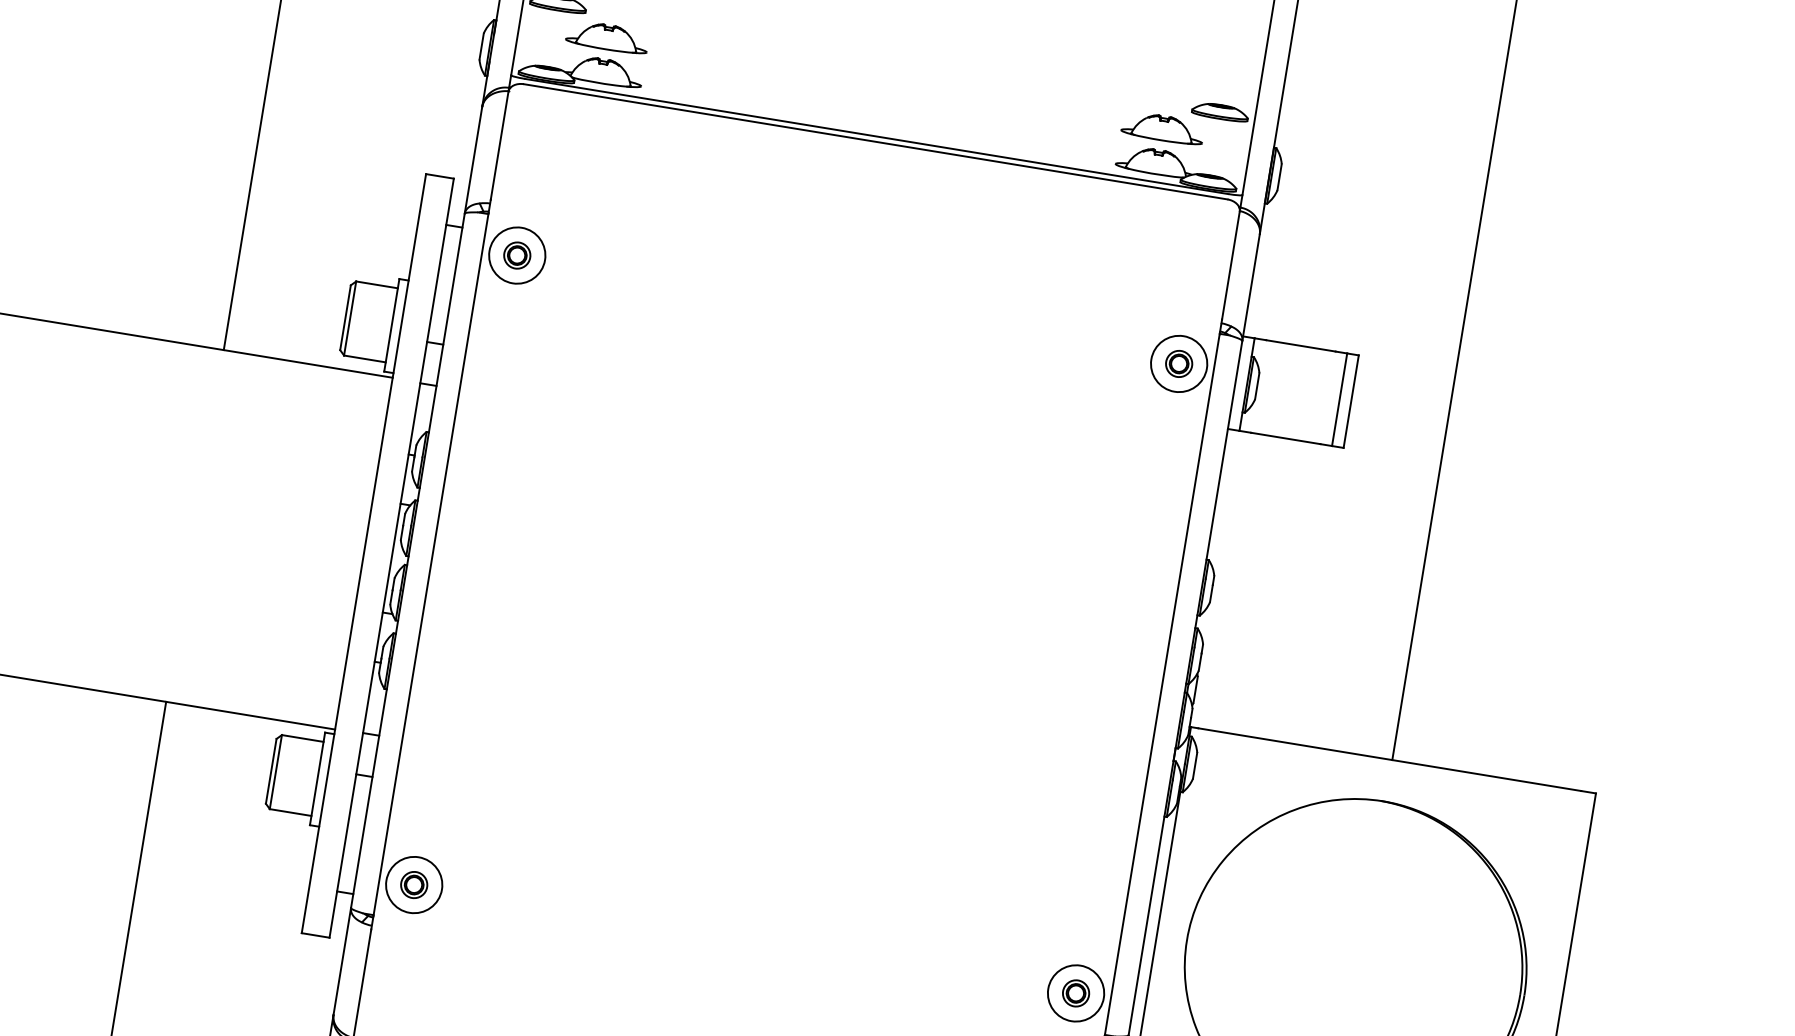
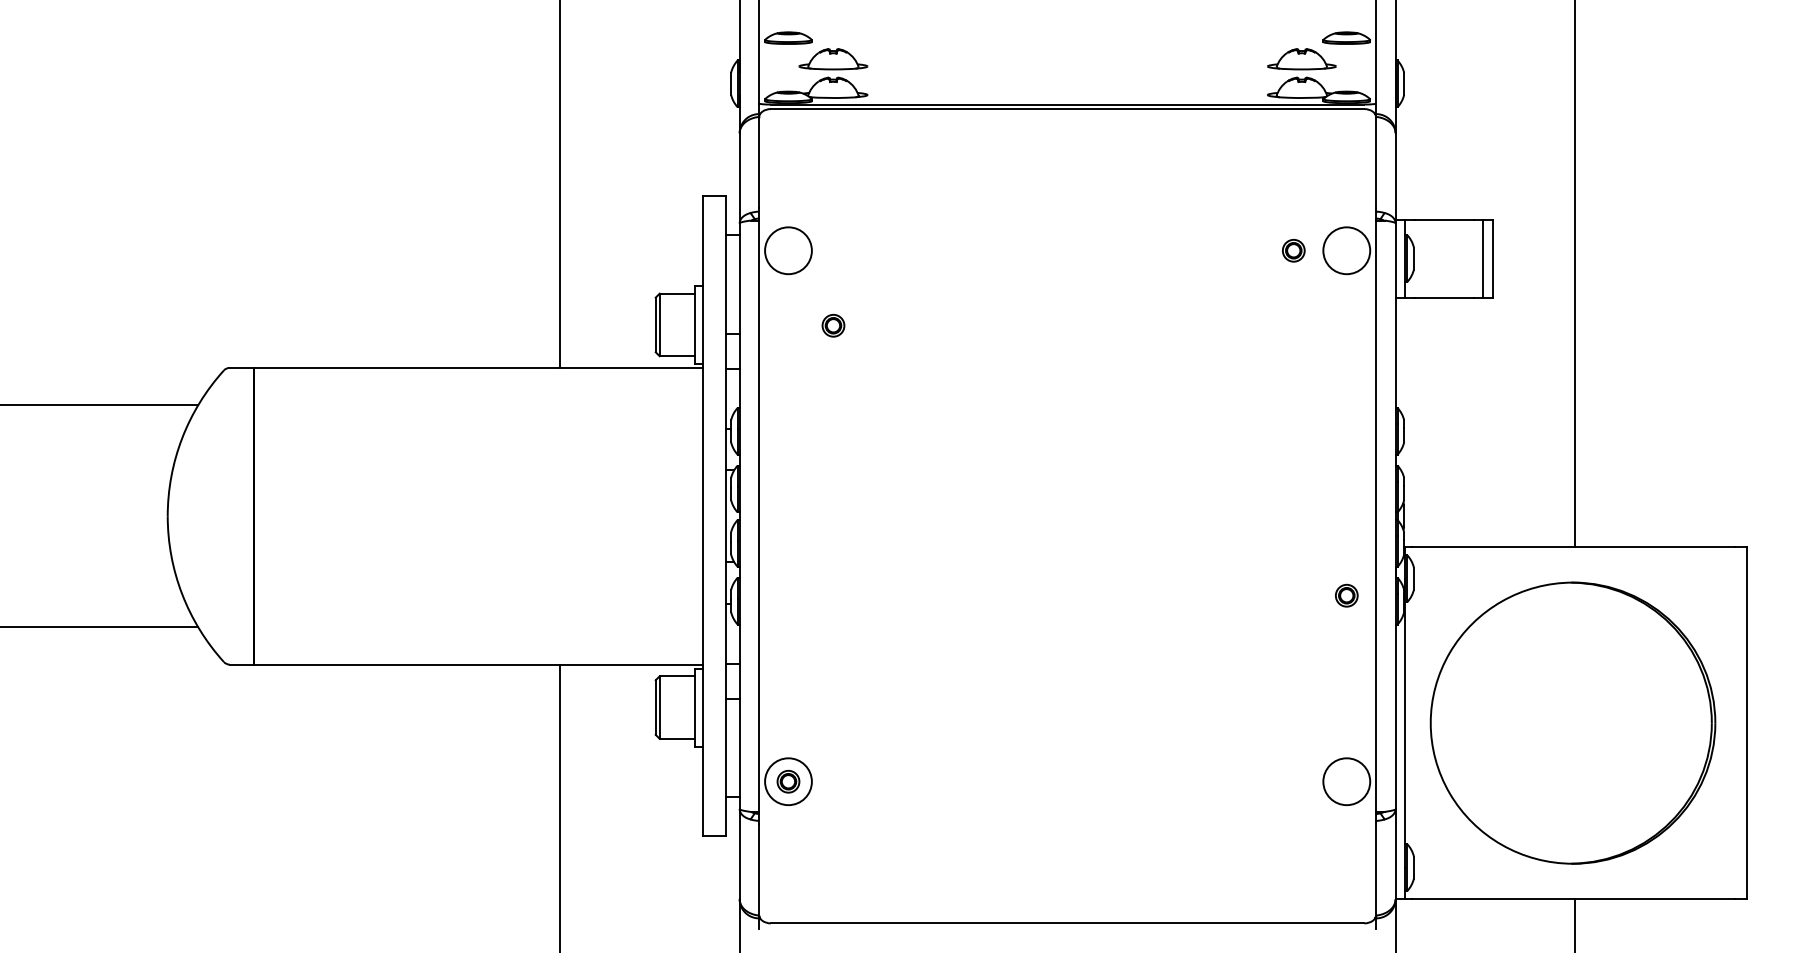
part: (517, 255) -> (833, 325), moved
part: (1178, 363) -> (1293, 250), moved
part: (1075, 993) -> (1346, 595), moved

